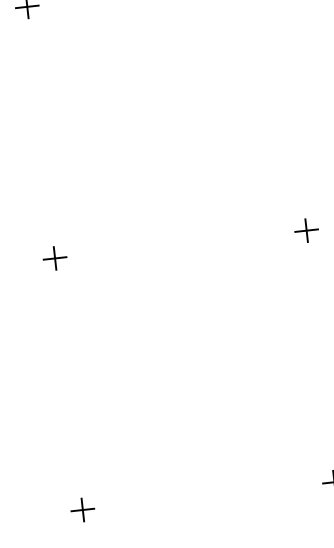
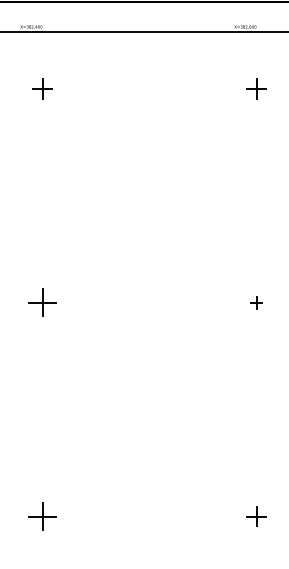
part: (306, 230) -> (256, 302), size x0.6
part: (54, 258) -> (42, 302), size x1.4
part: (82, 509) -> (42, 516), size x1.4

